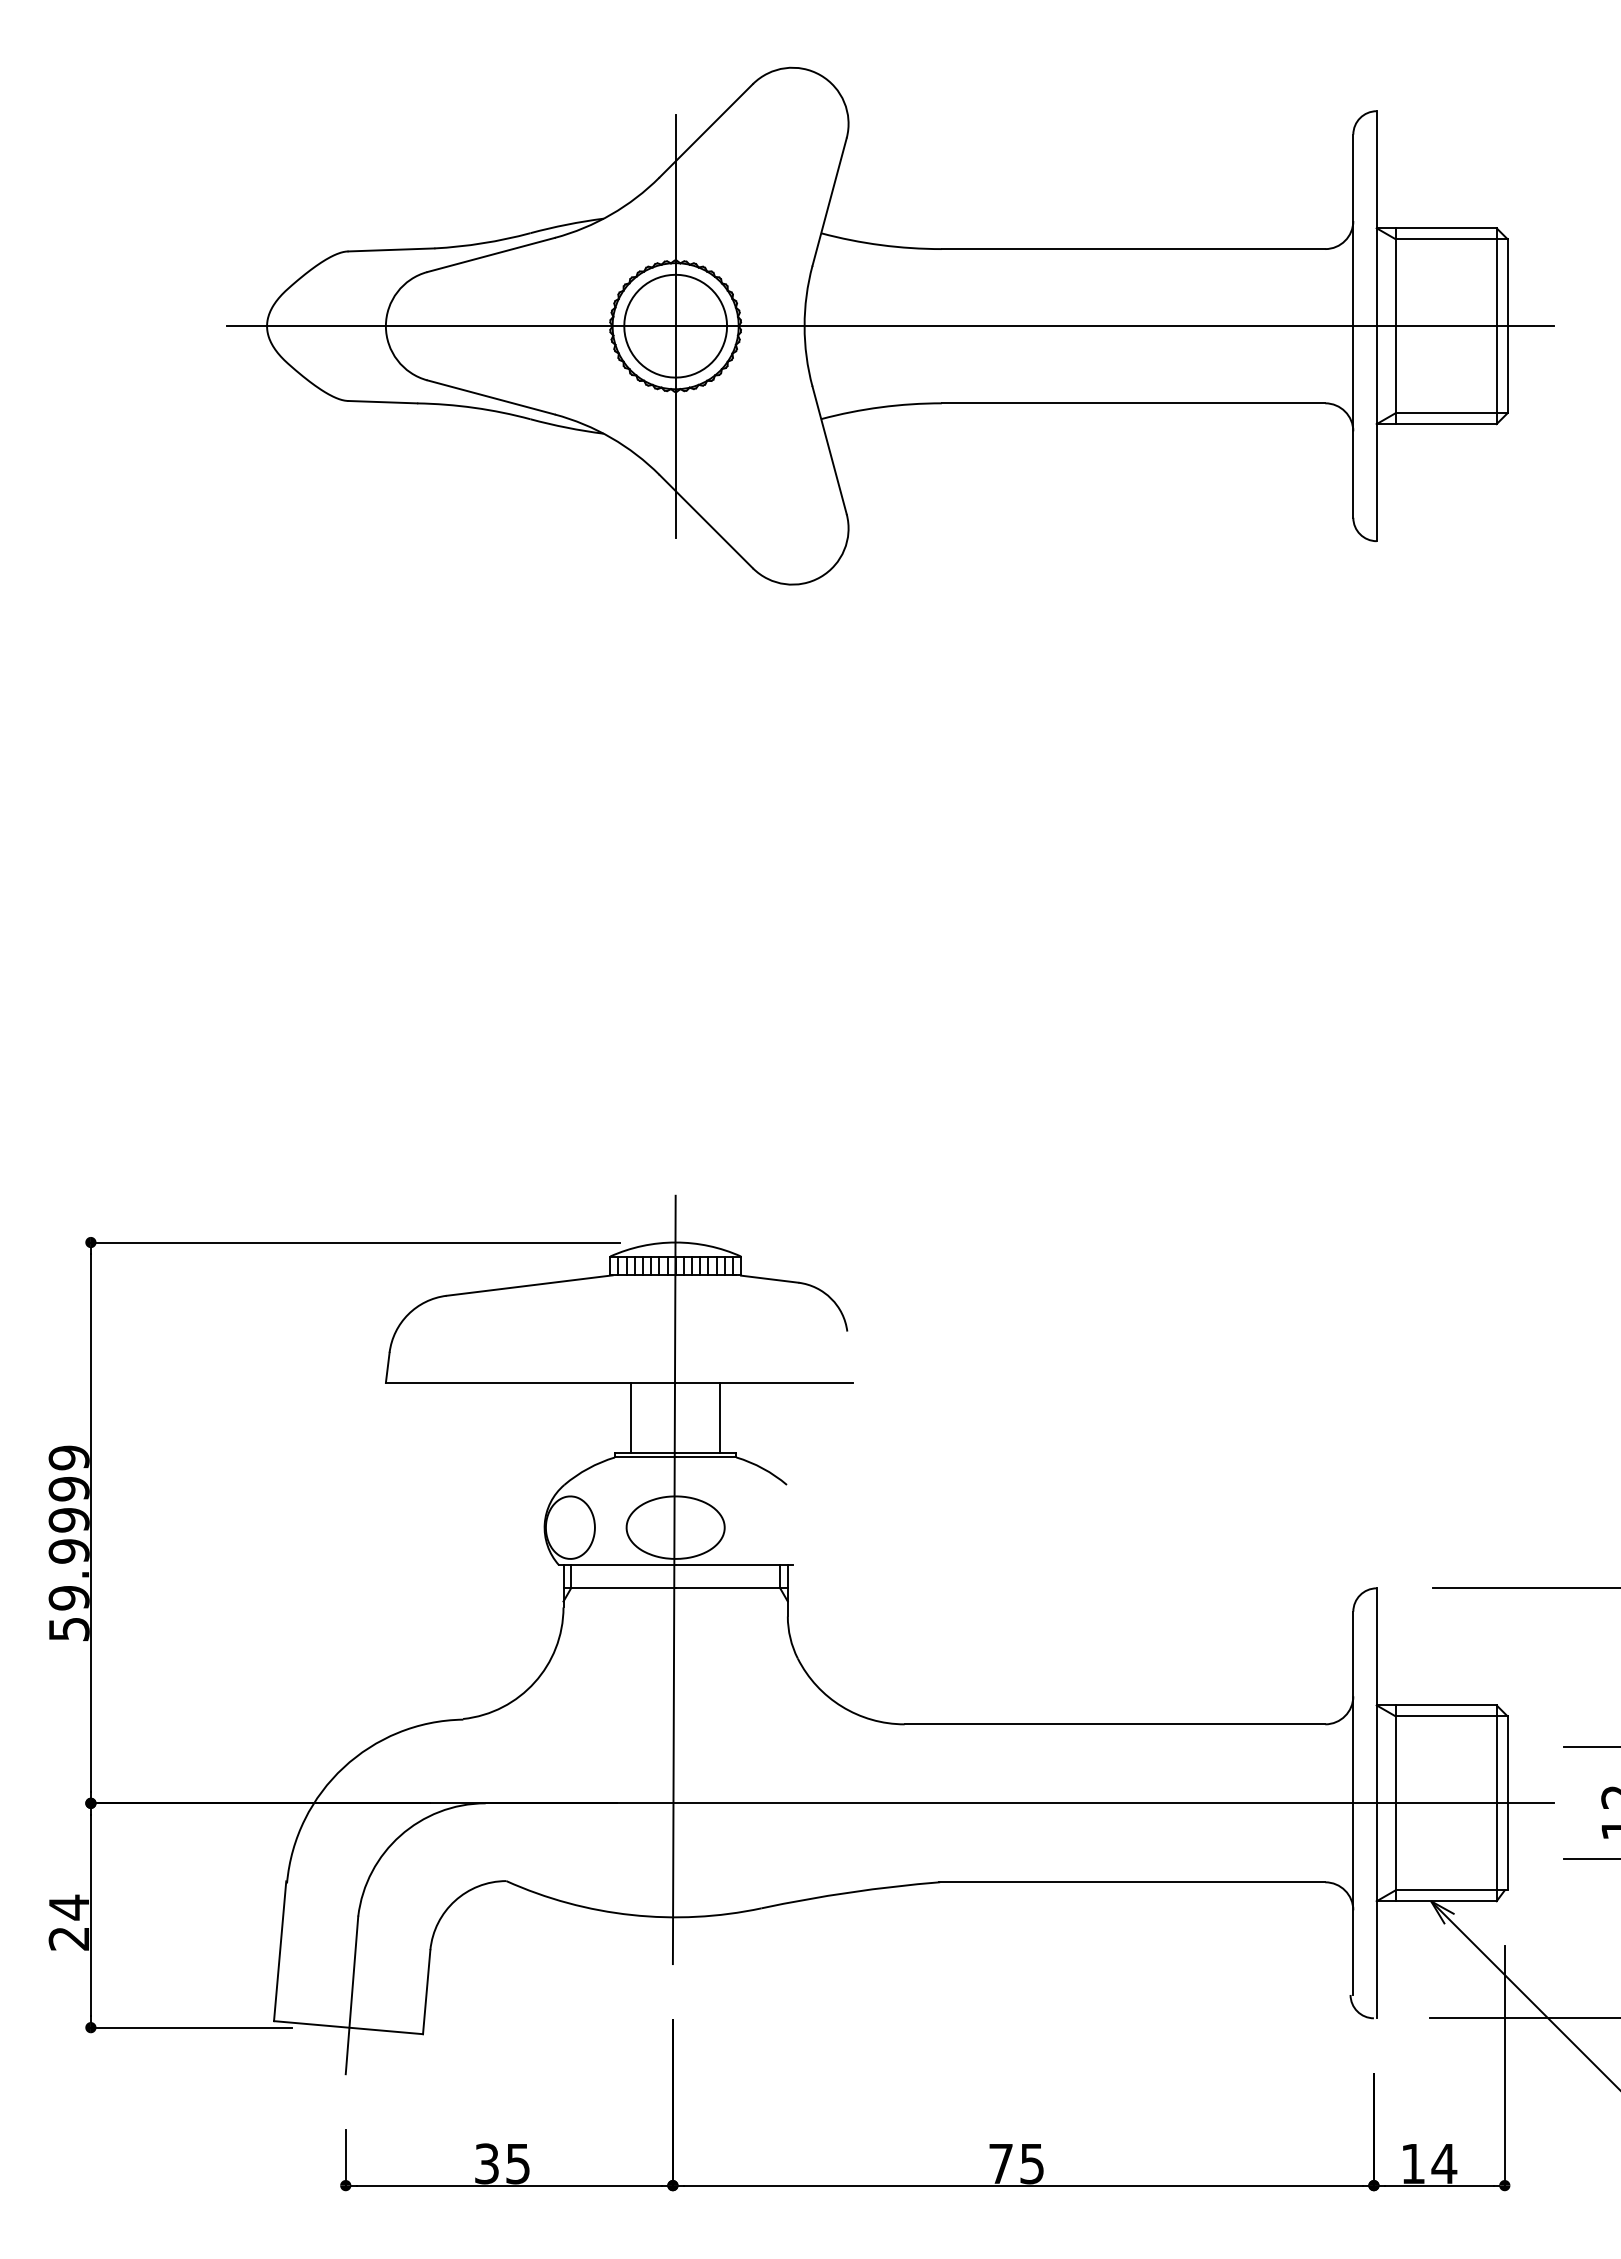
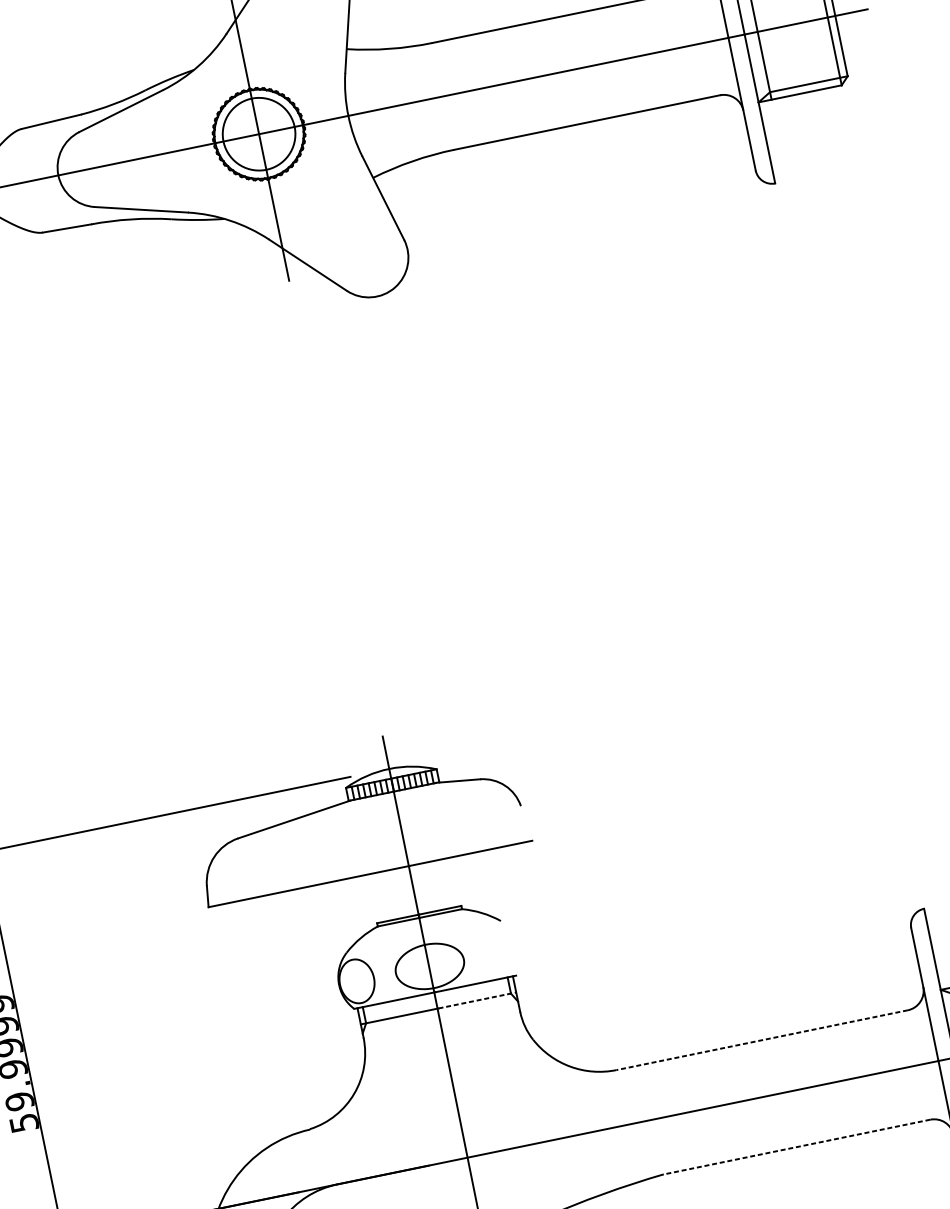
line: (631, 1417) -> (383, 896), removed
line: (720, 1417) -> (445, 883), removed
line: (732, 1588) -> (477, 1000), solid -> dashed
line: (1114, 1724) -> (761, 1040), solid -> dashed
line: (1132, 1882) -> (796, 1147), solid -> dashed

